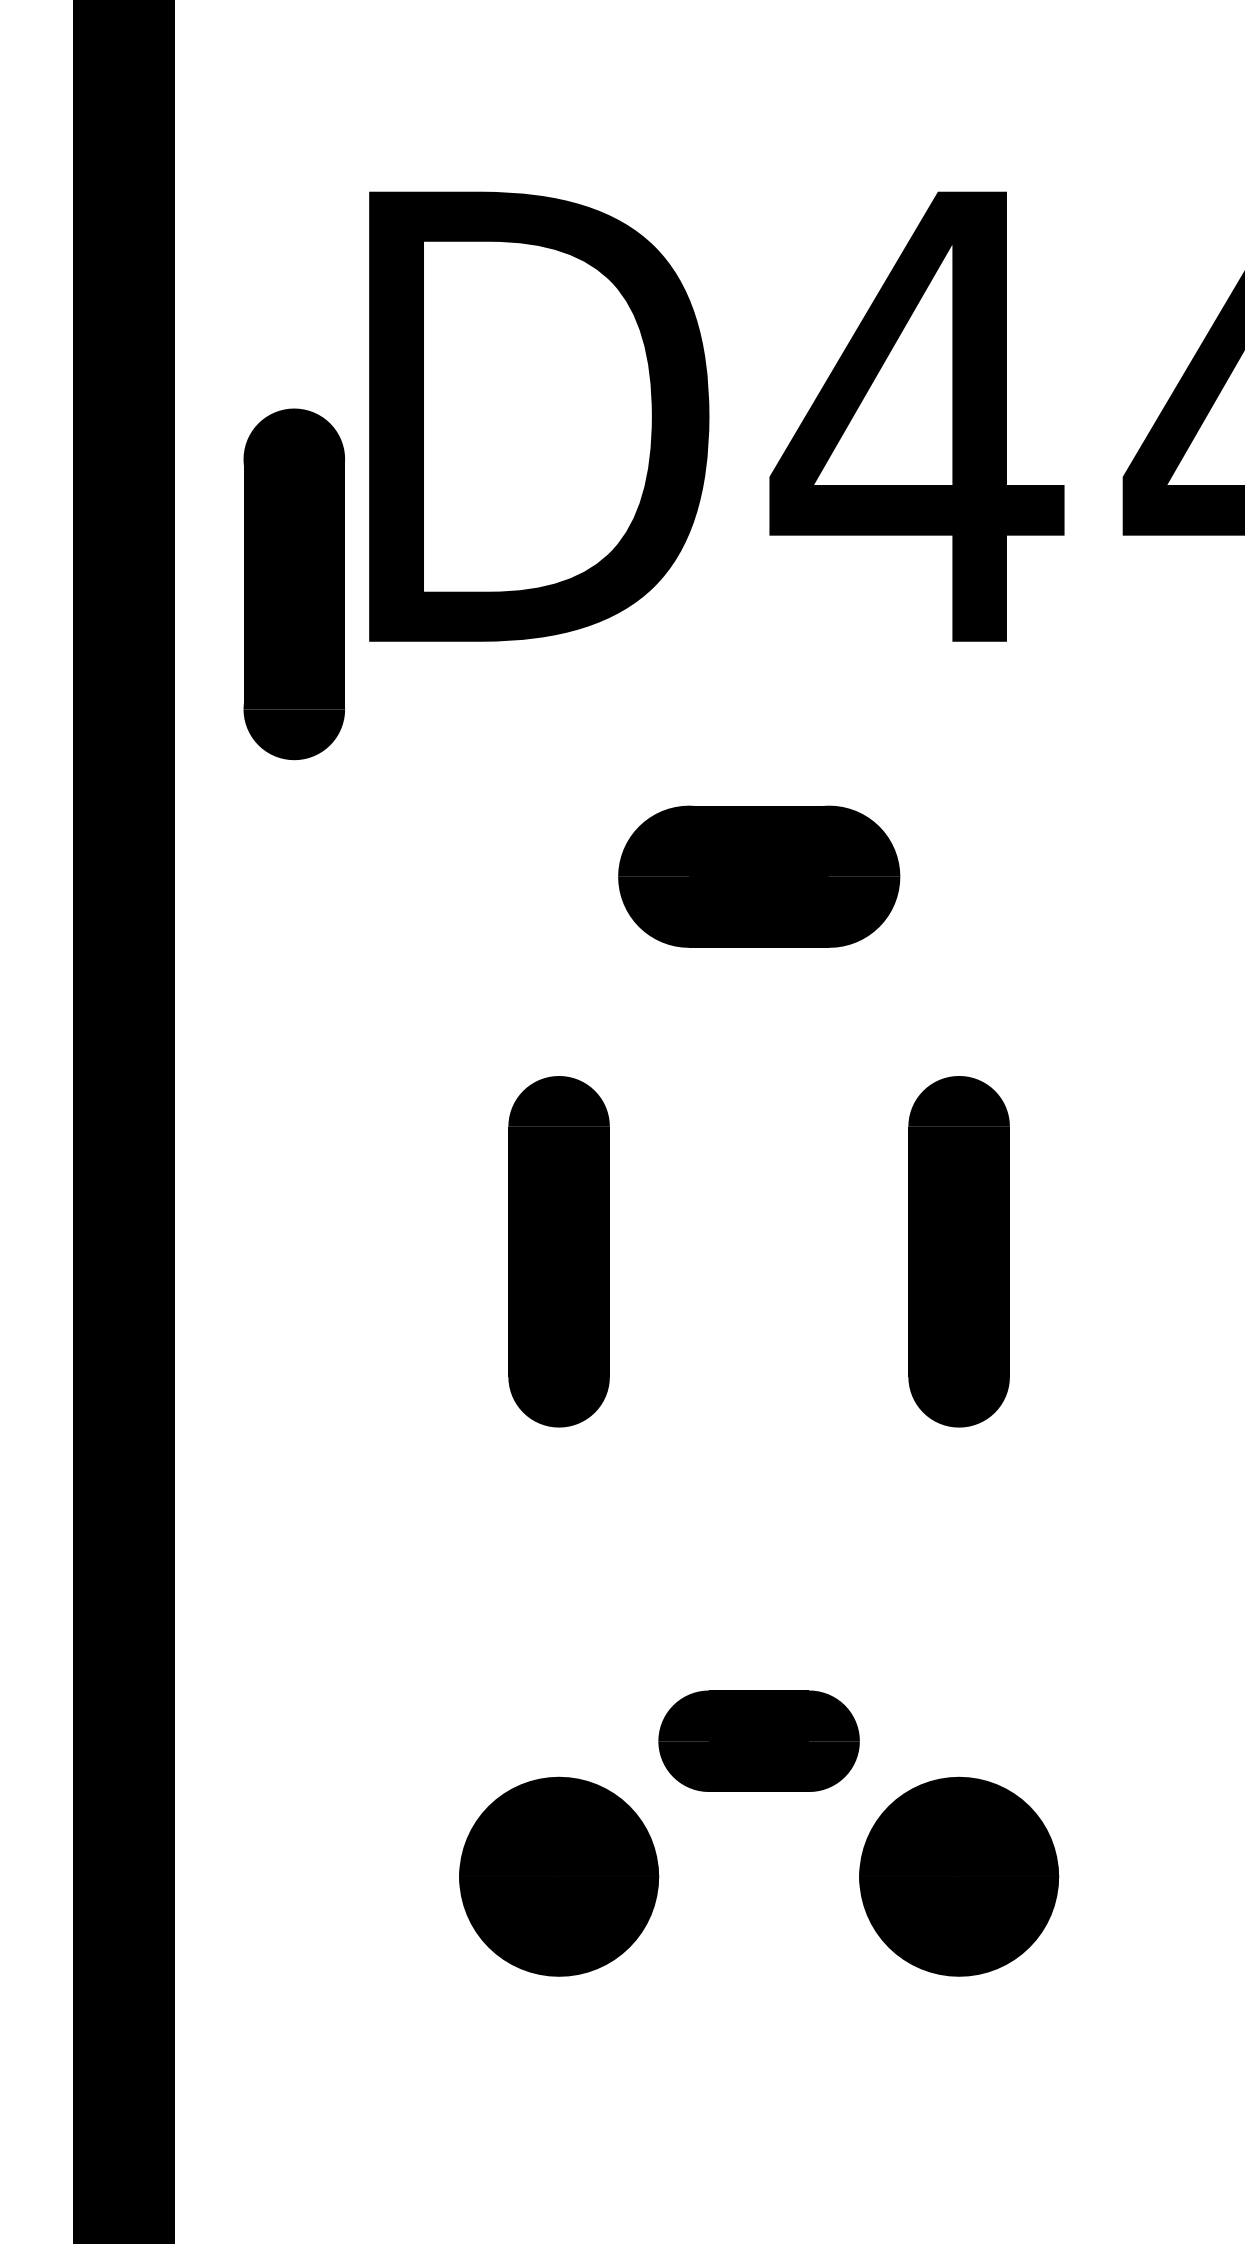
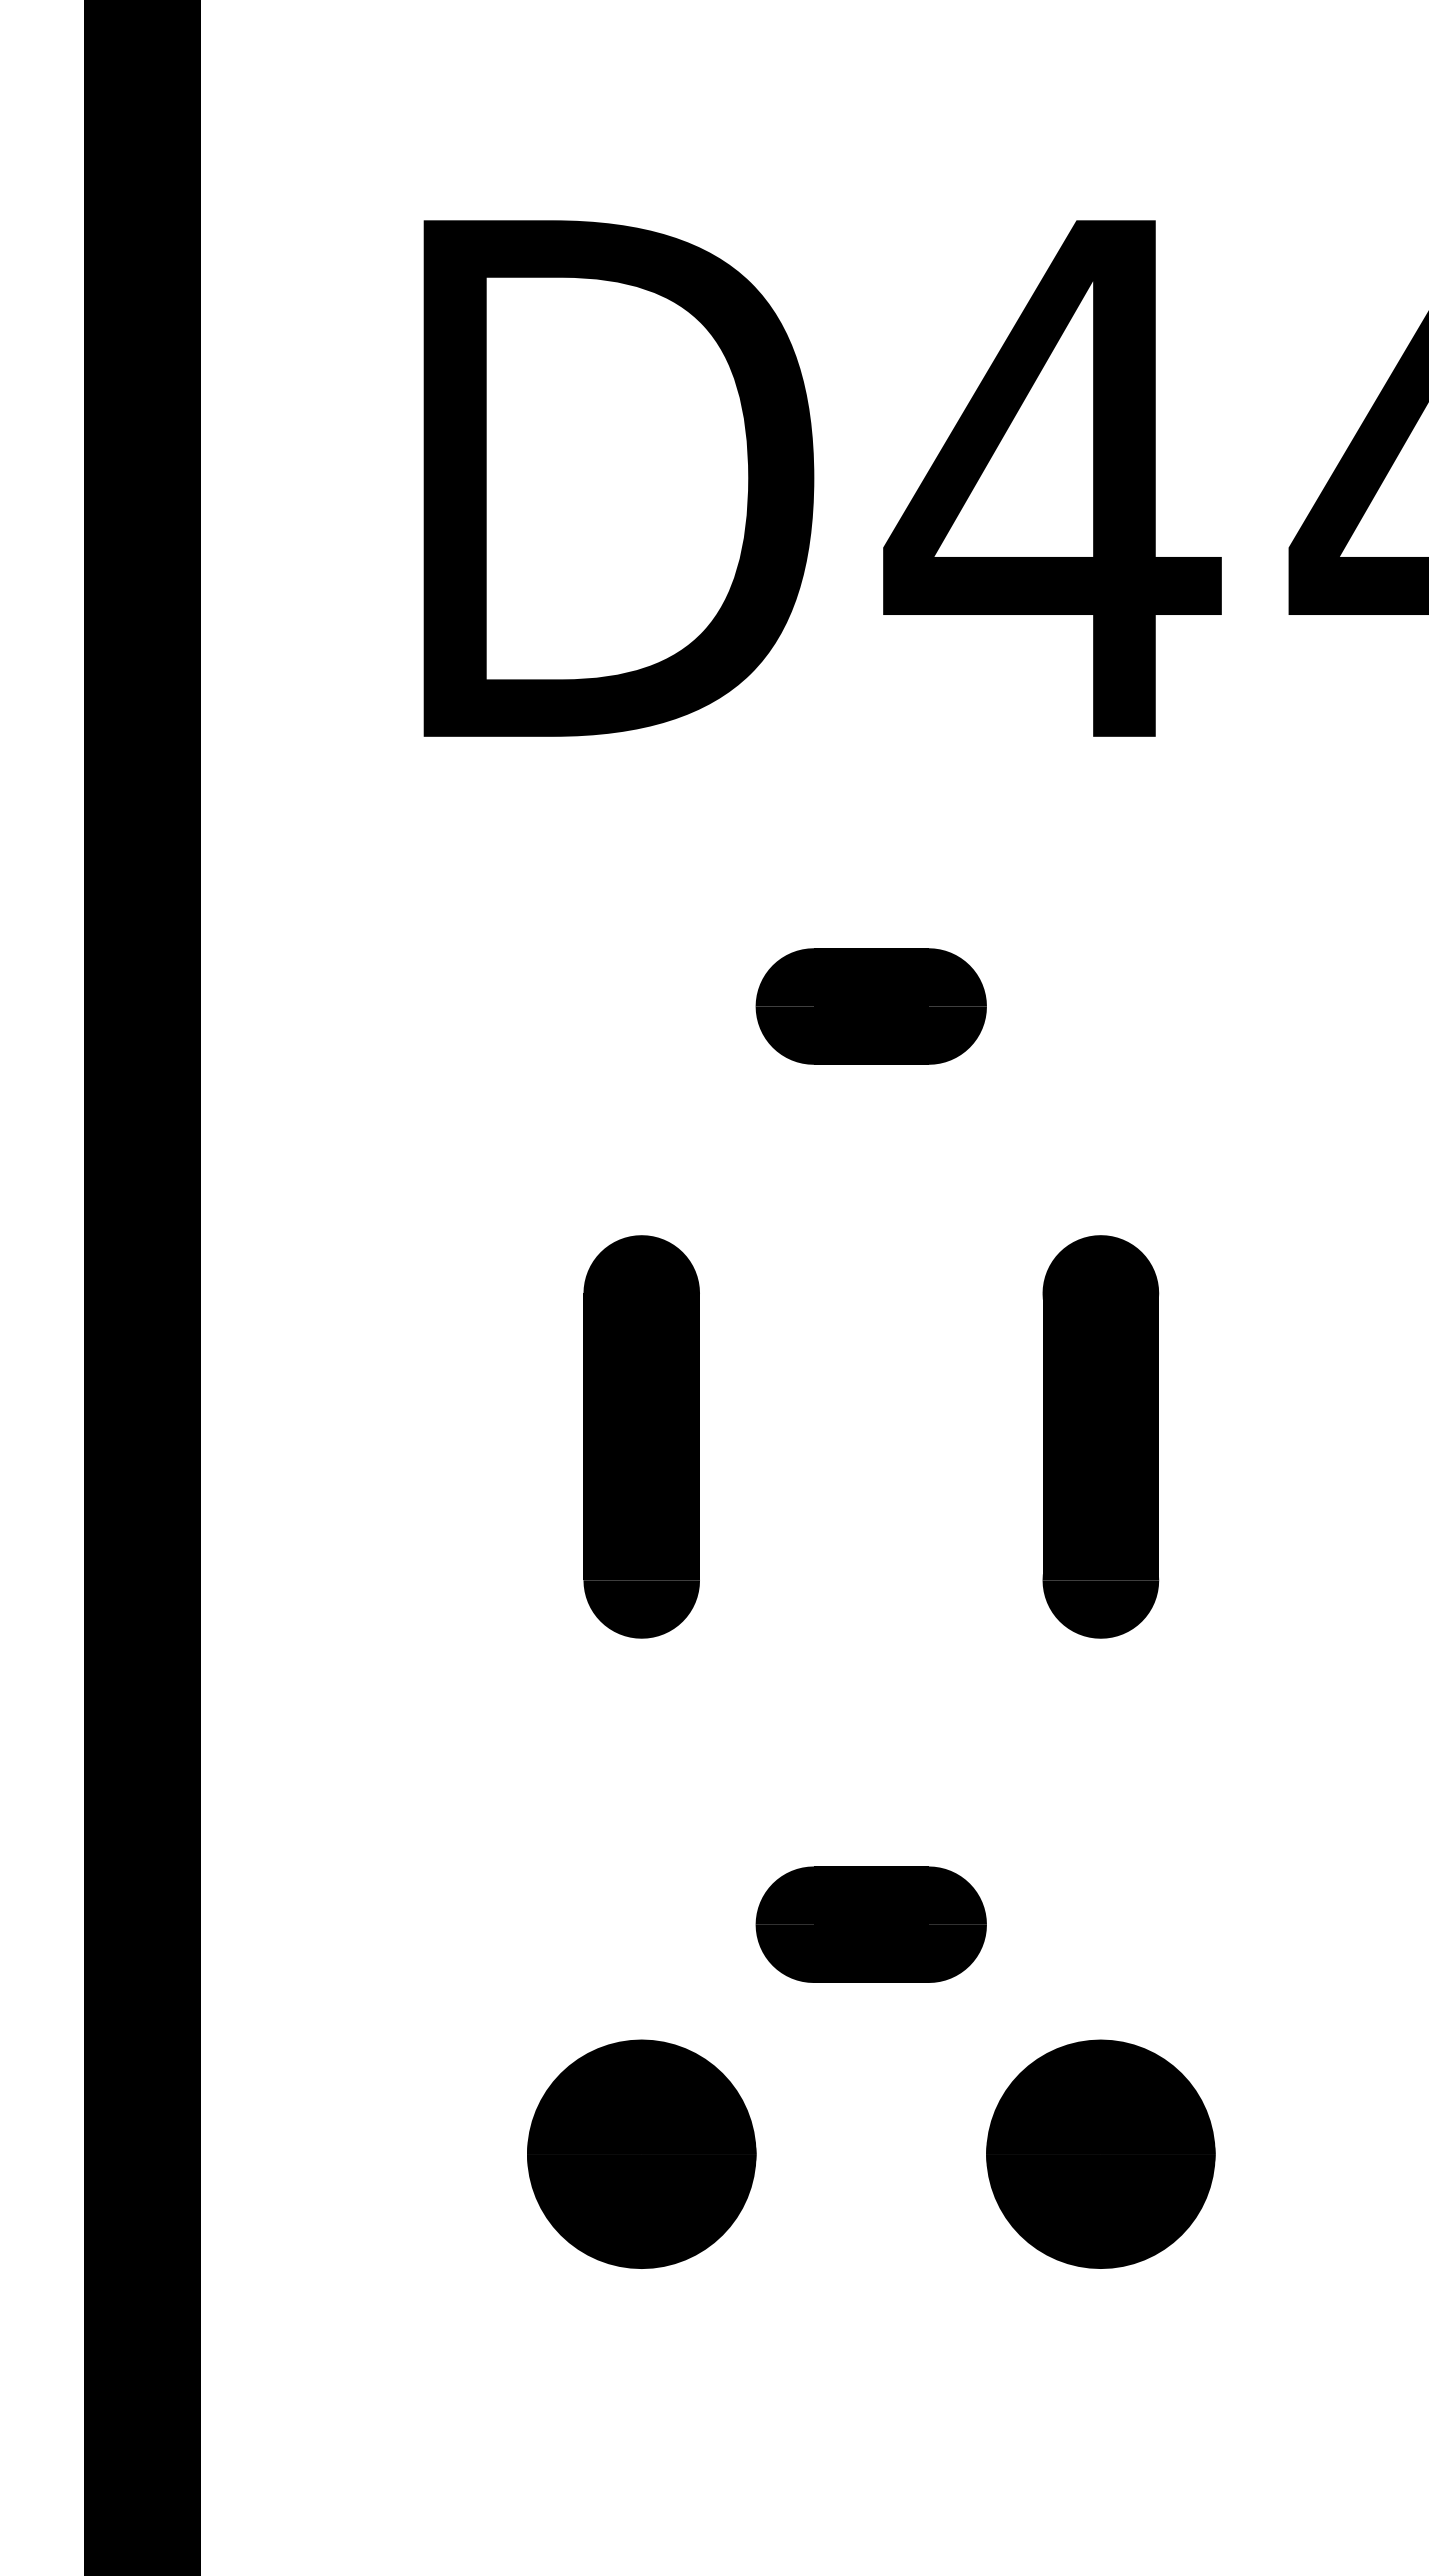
part: (294, 583) -> (337, 670), removed
part: (758, 876) -> (870, 1006), size x0.71
part: (758, 1741) -> (870, 1924), moved

